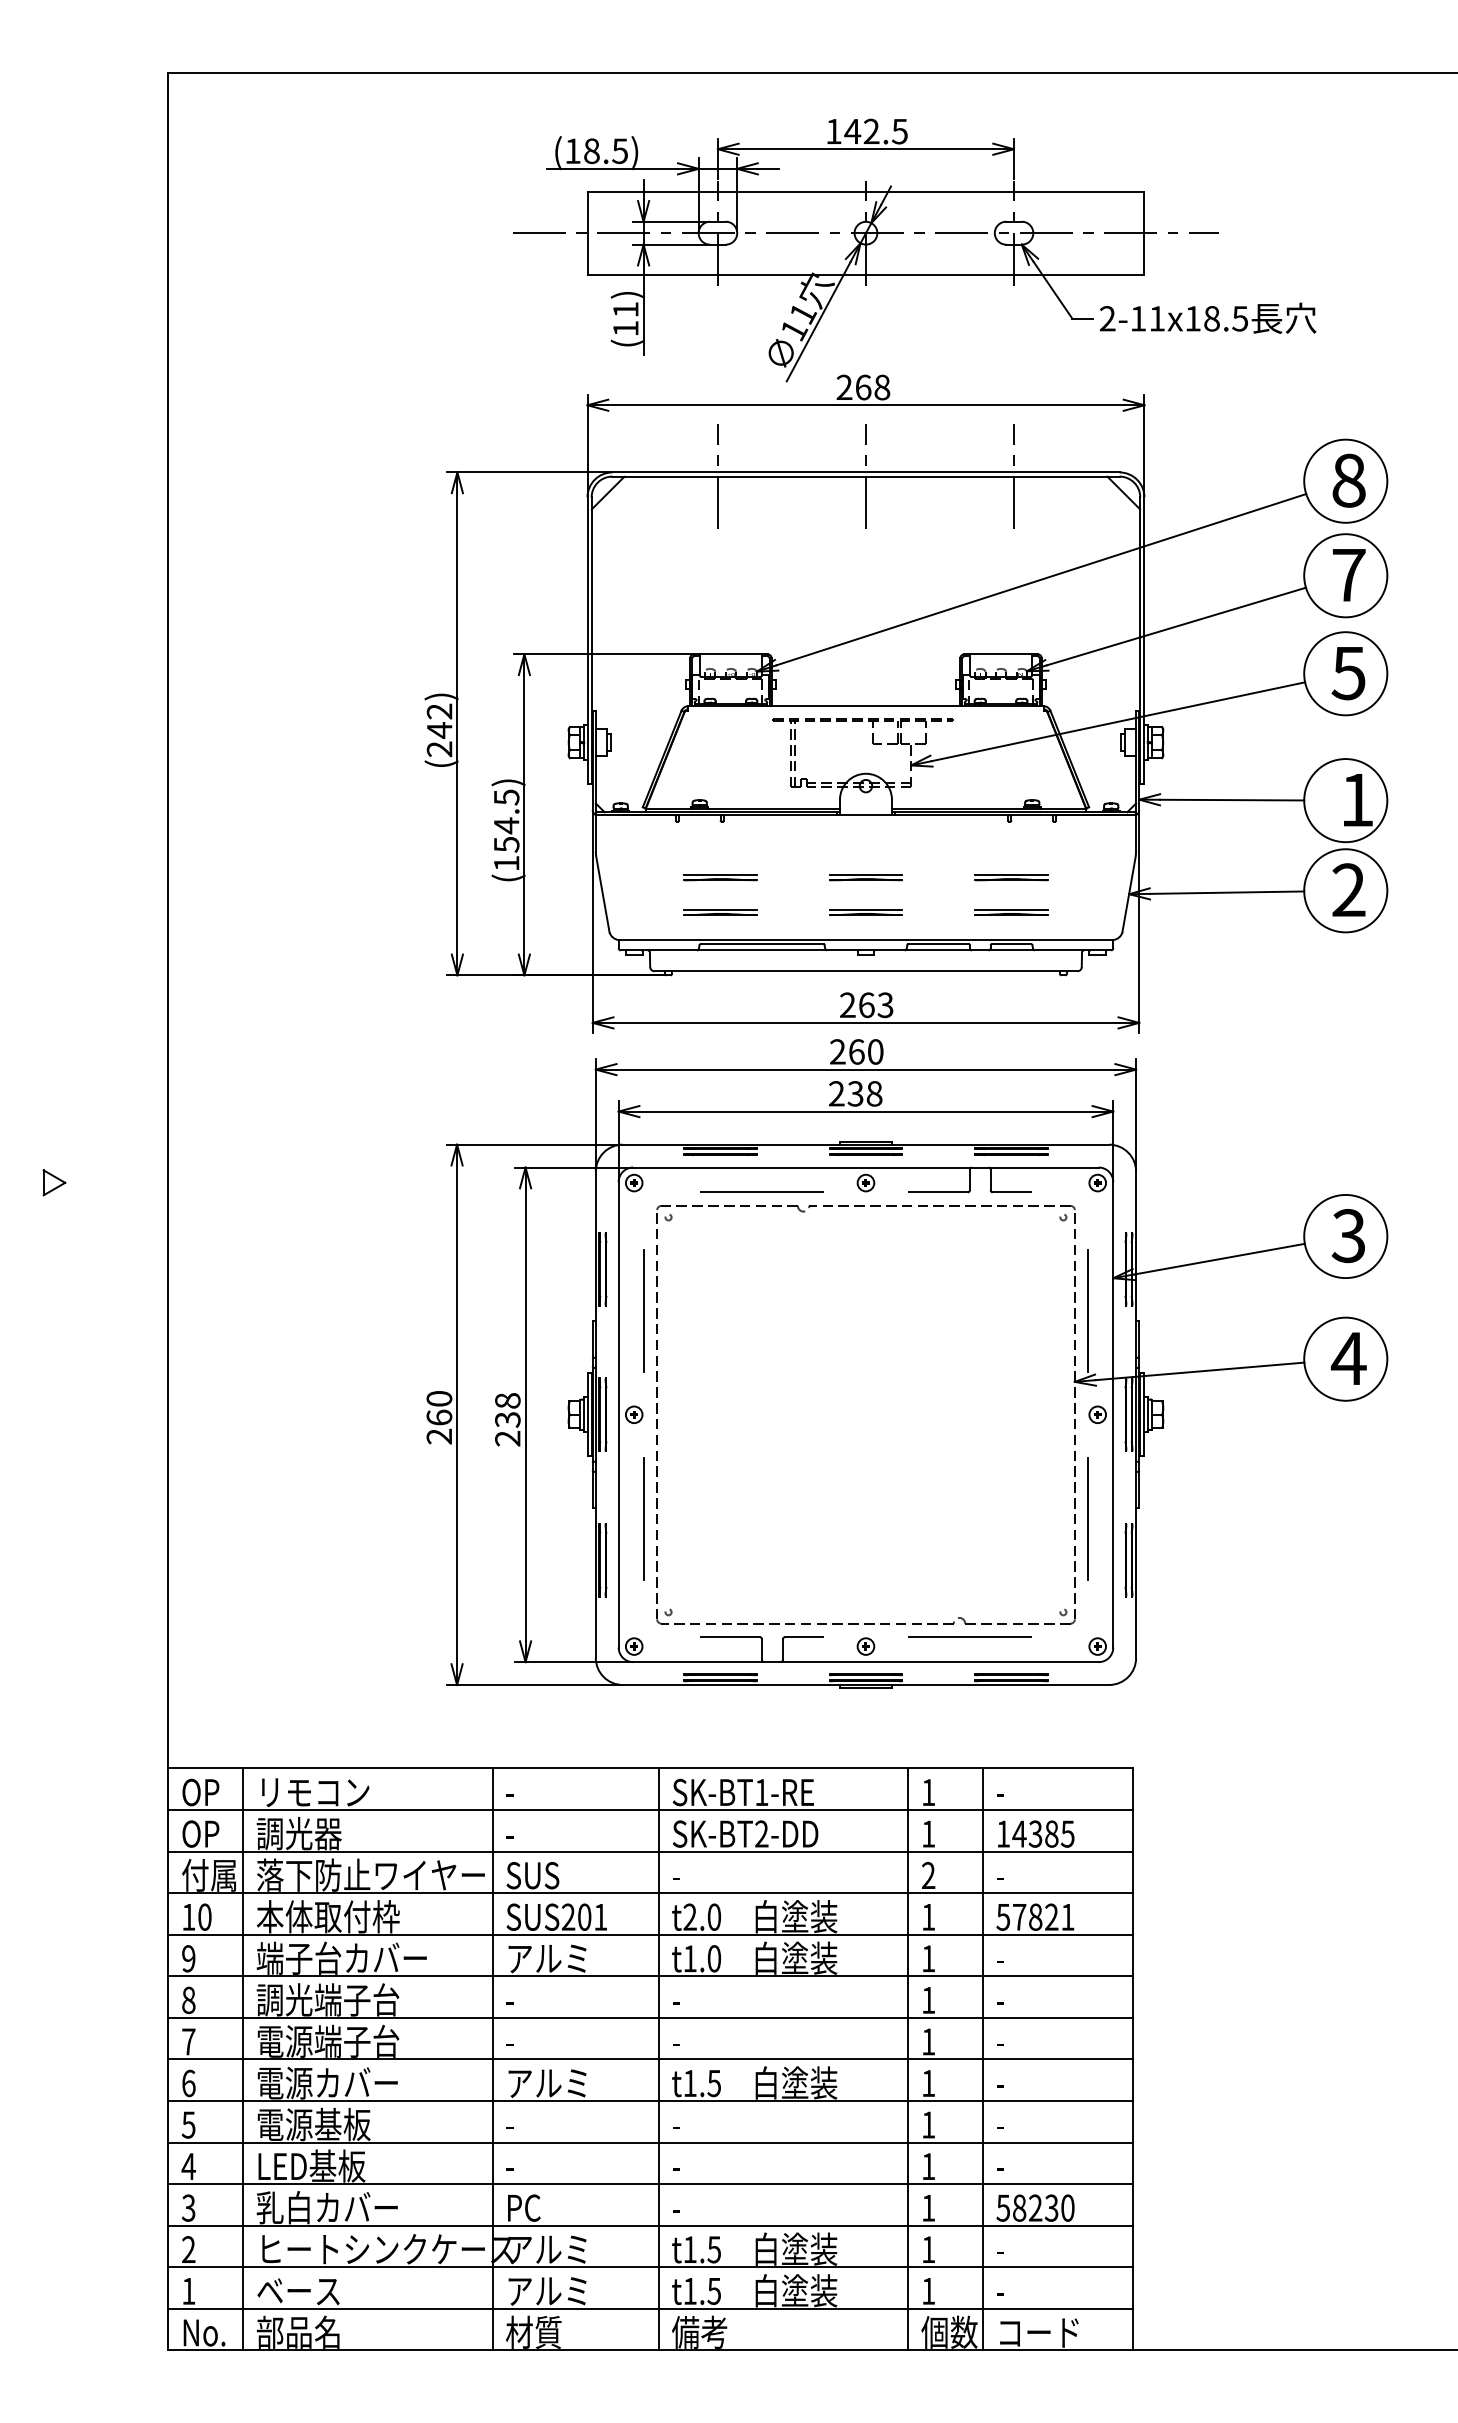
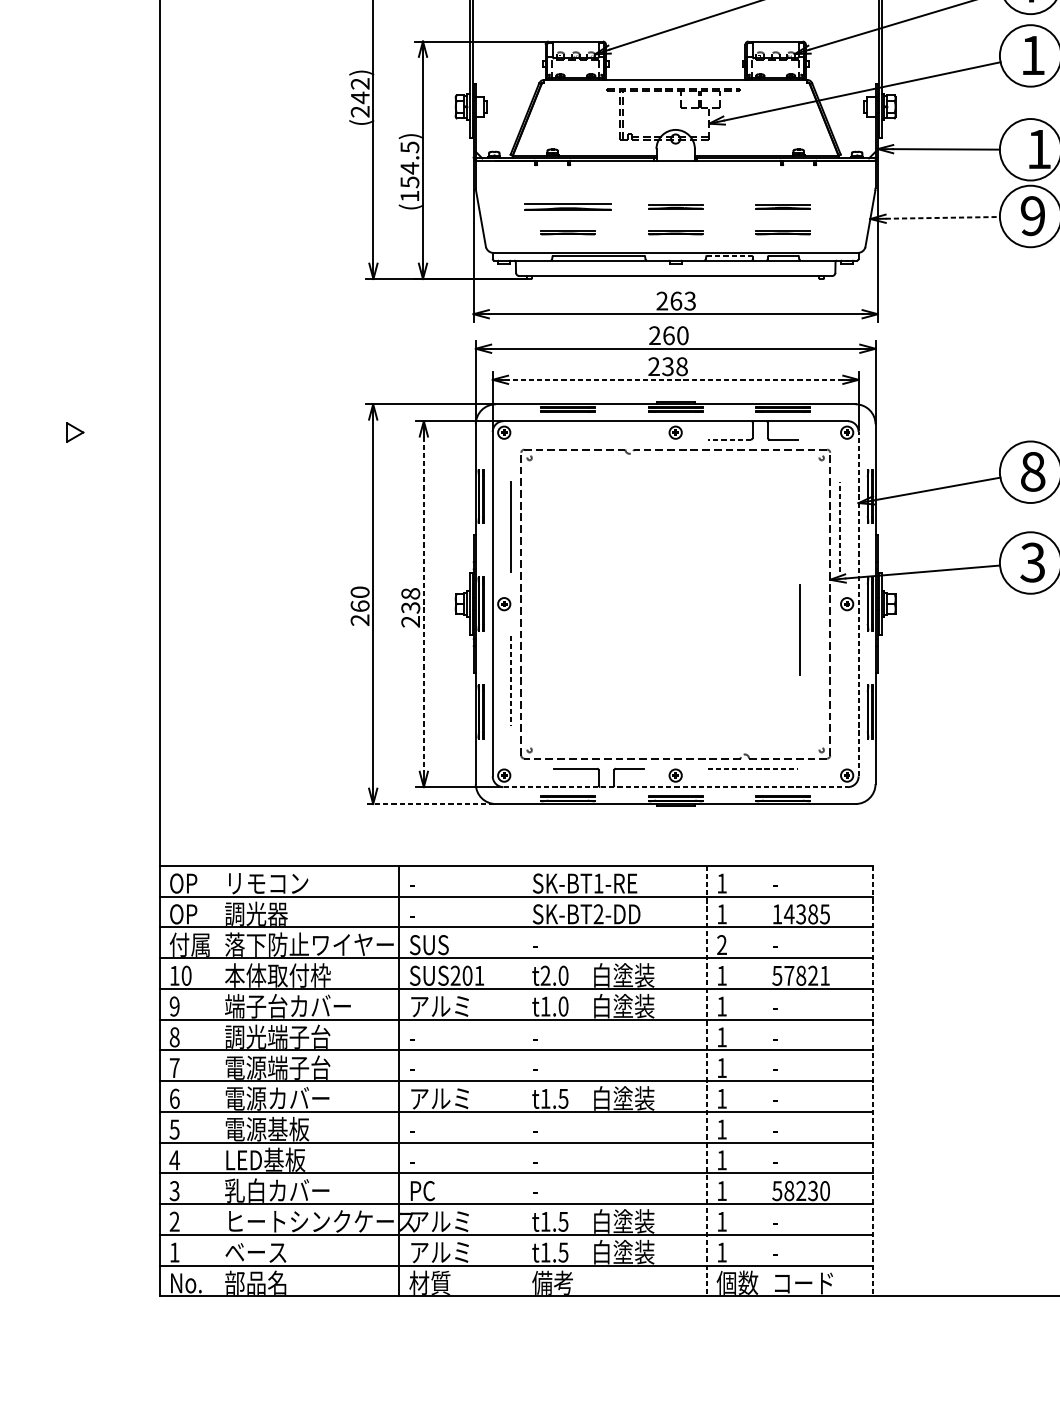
text: (1348, 673) -> (1032, 55), 5 -> 1
part: (720, 877) -> (568, 206), size x1.6
text: (1348, 890) -> (1032, 216), 2 -> 9
line: (1227, 892) -> (943, 217), solid -> dashed
line: (939, 944) -> (730, 256), solid -> dashed
line: (865, 1111) -> (675, 379), solid -> dashed
line: (761, 1191) -> (598, 438), removed
line: (937, 1192) -> (728, 439), solid -> dashed
text: (1348, 1235) -> (1032, 471), 3 -> 8
line: (1088, 1310) -> (840, 526), solid -> dashed
text: (1348, 1358) -> (1032, 562), 4 -> 3
line: (525, 1414) -> (423, 603), solid -> dashed
line: (1113, 1414) -> (858, 603), solid -> dashed
line: (643, 1518) -> (511, 680), solid -> dashed
line: (1087, 1518) -> (799, 629), moved
line: (969, 1637) -> (752, 768), solid -> dashed
line: (865, 1662) -> (675, 787), solid -> dashed
line: (533, 1685) -> (429, 804), solid -> dashed
line: (243, 2059) -> (215, 1081), removed
line: (658, 2059) -> (522, 1081), removed
line: (908, 2059) -> (707, 1081), solid -> dashed
line: (983, 2059) -> (762, 1081), removed
line: (1132, 2059) -> (872, 1081), solid -> dashed

